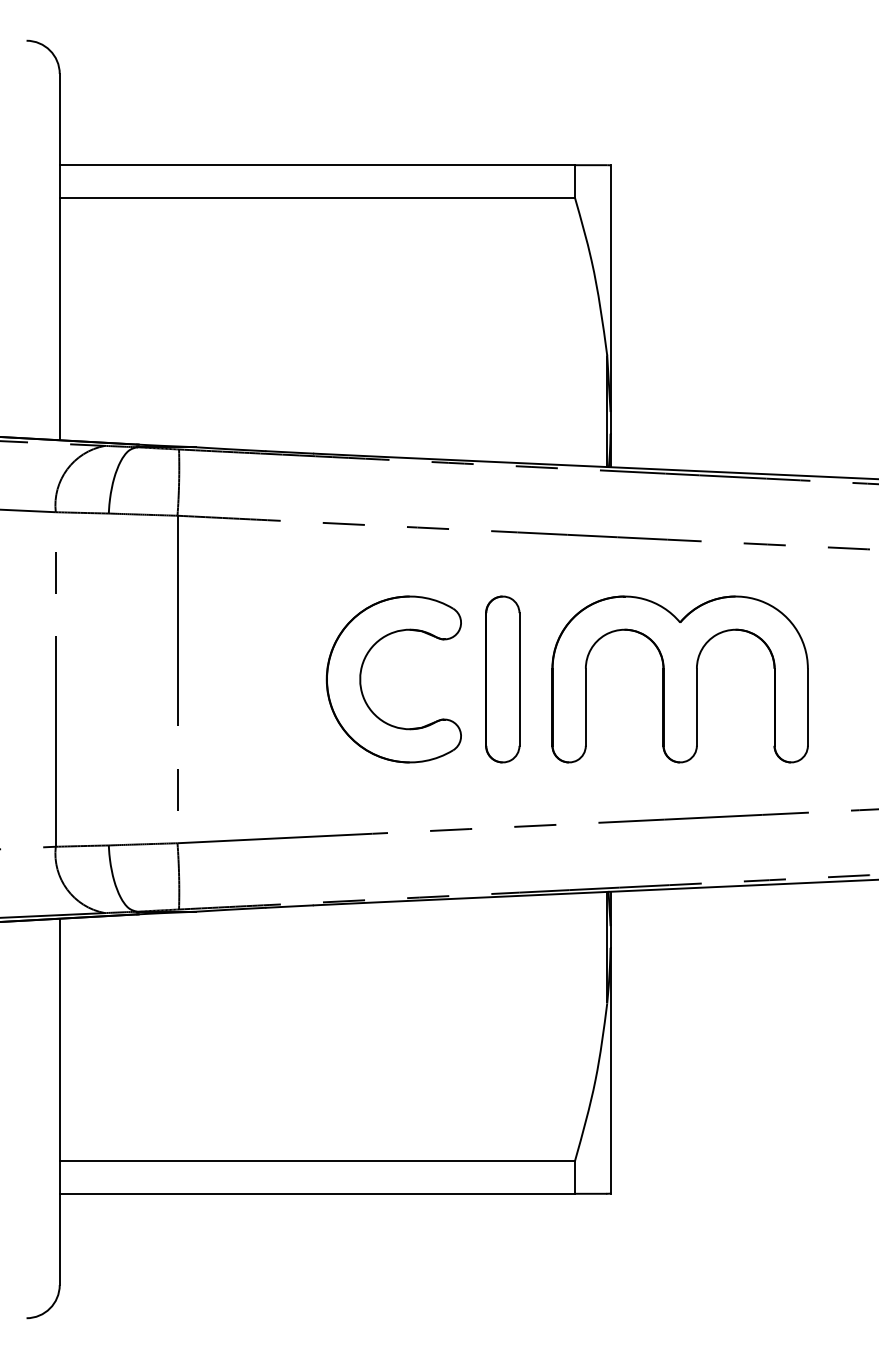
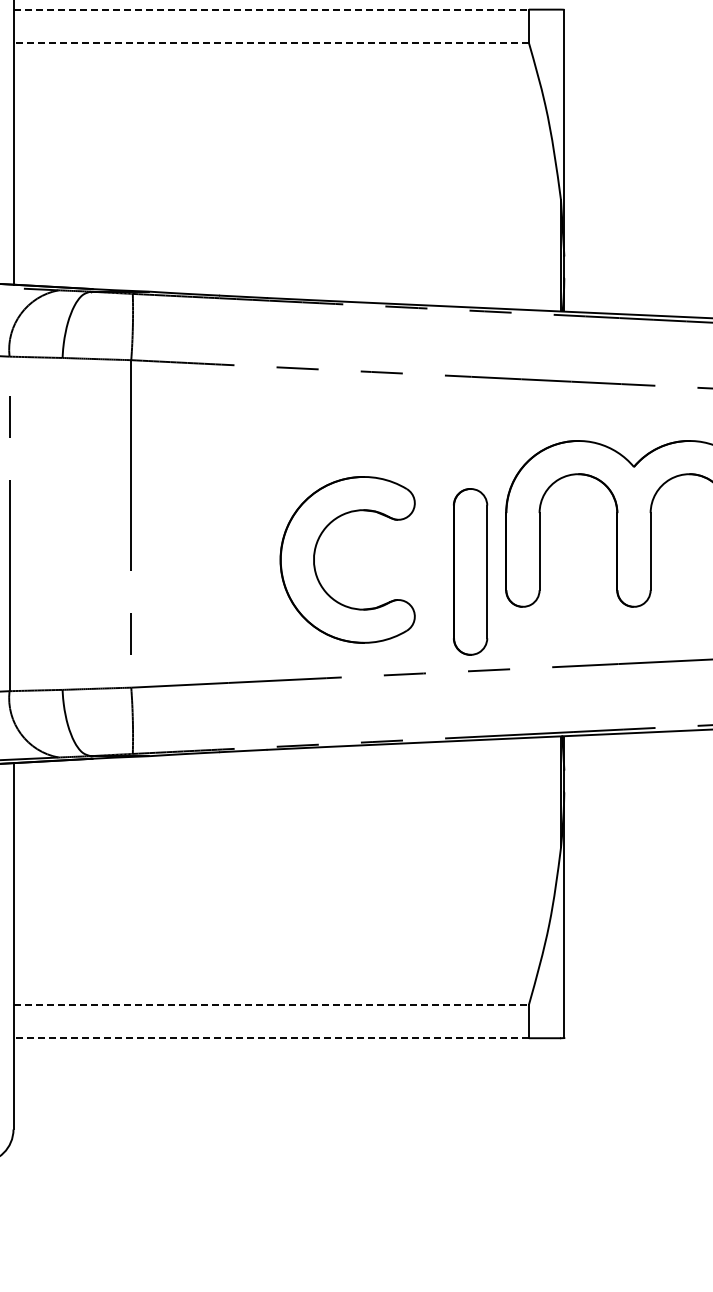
line: (317, 165) -> (271, 9), solid -> dashed
line: (317, 198) -> (271, 42), solid -> dashed
part: (361, 679) -> (315, 559), moved
part: (502, 679) -> (470, 571), moved
line: (317, 1160) -> (271, 1004), solid -> dashed
line: (317, 1193) -> (271, 1037), solid -> dashed

